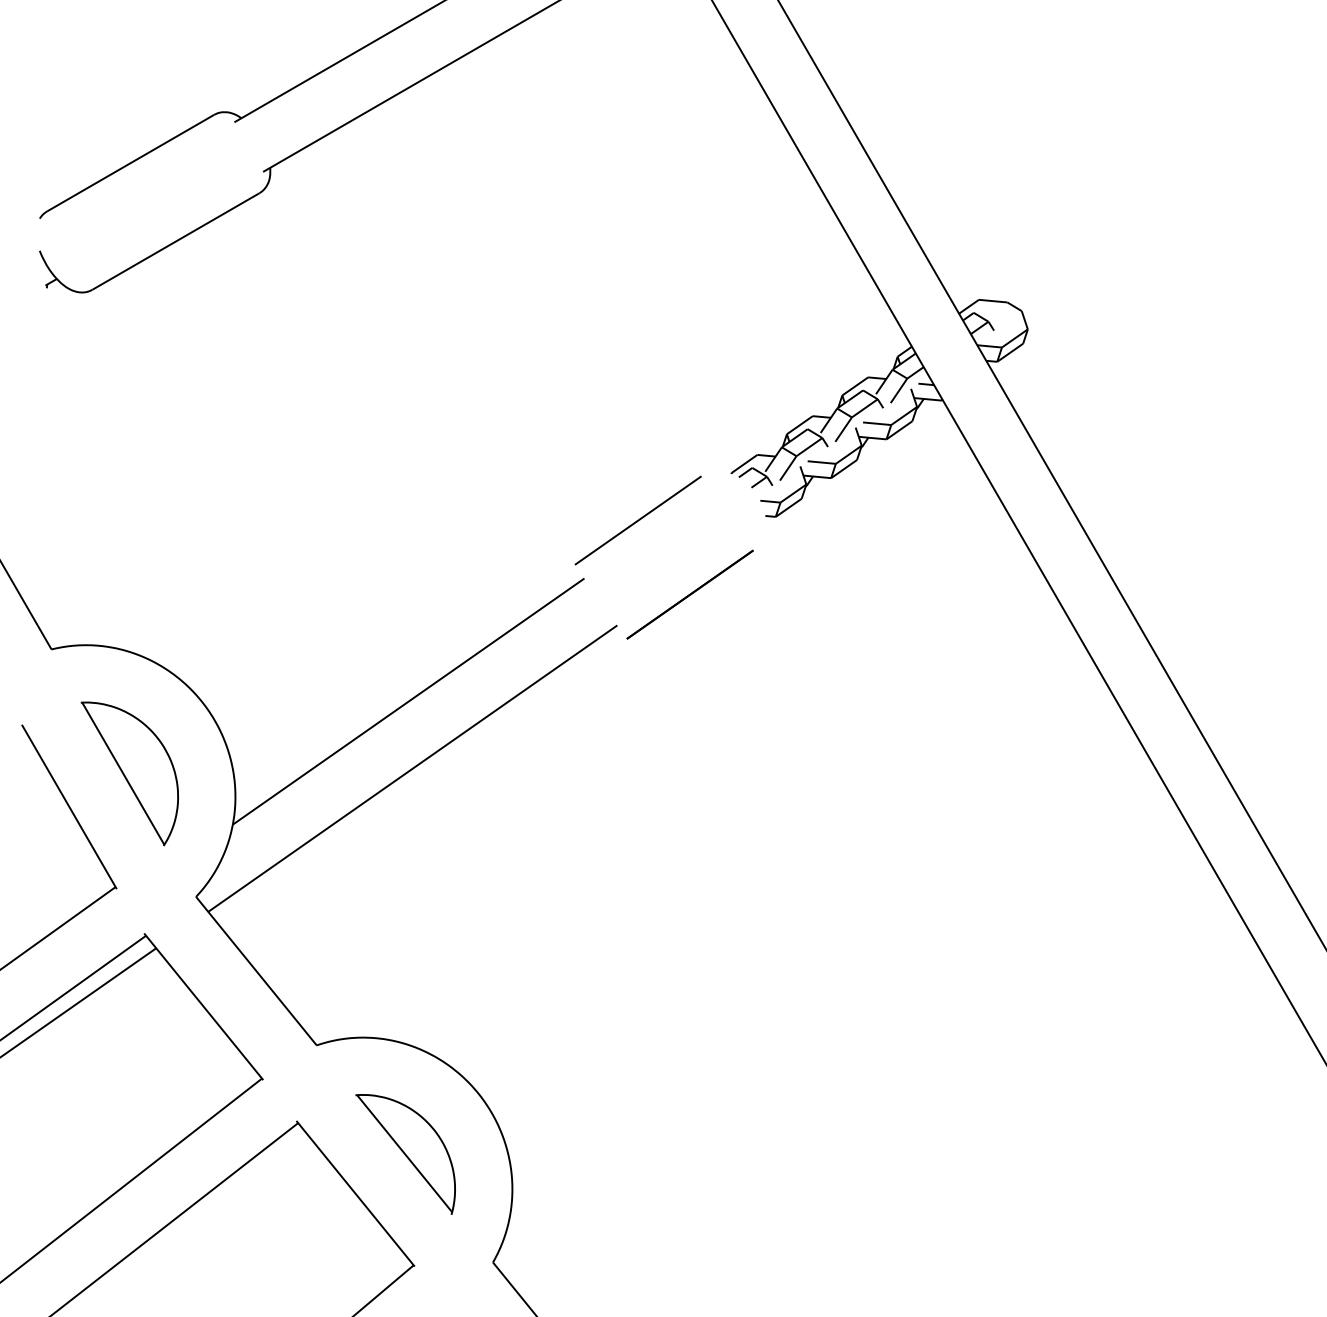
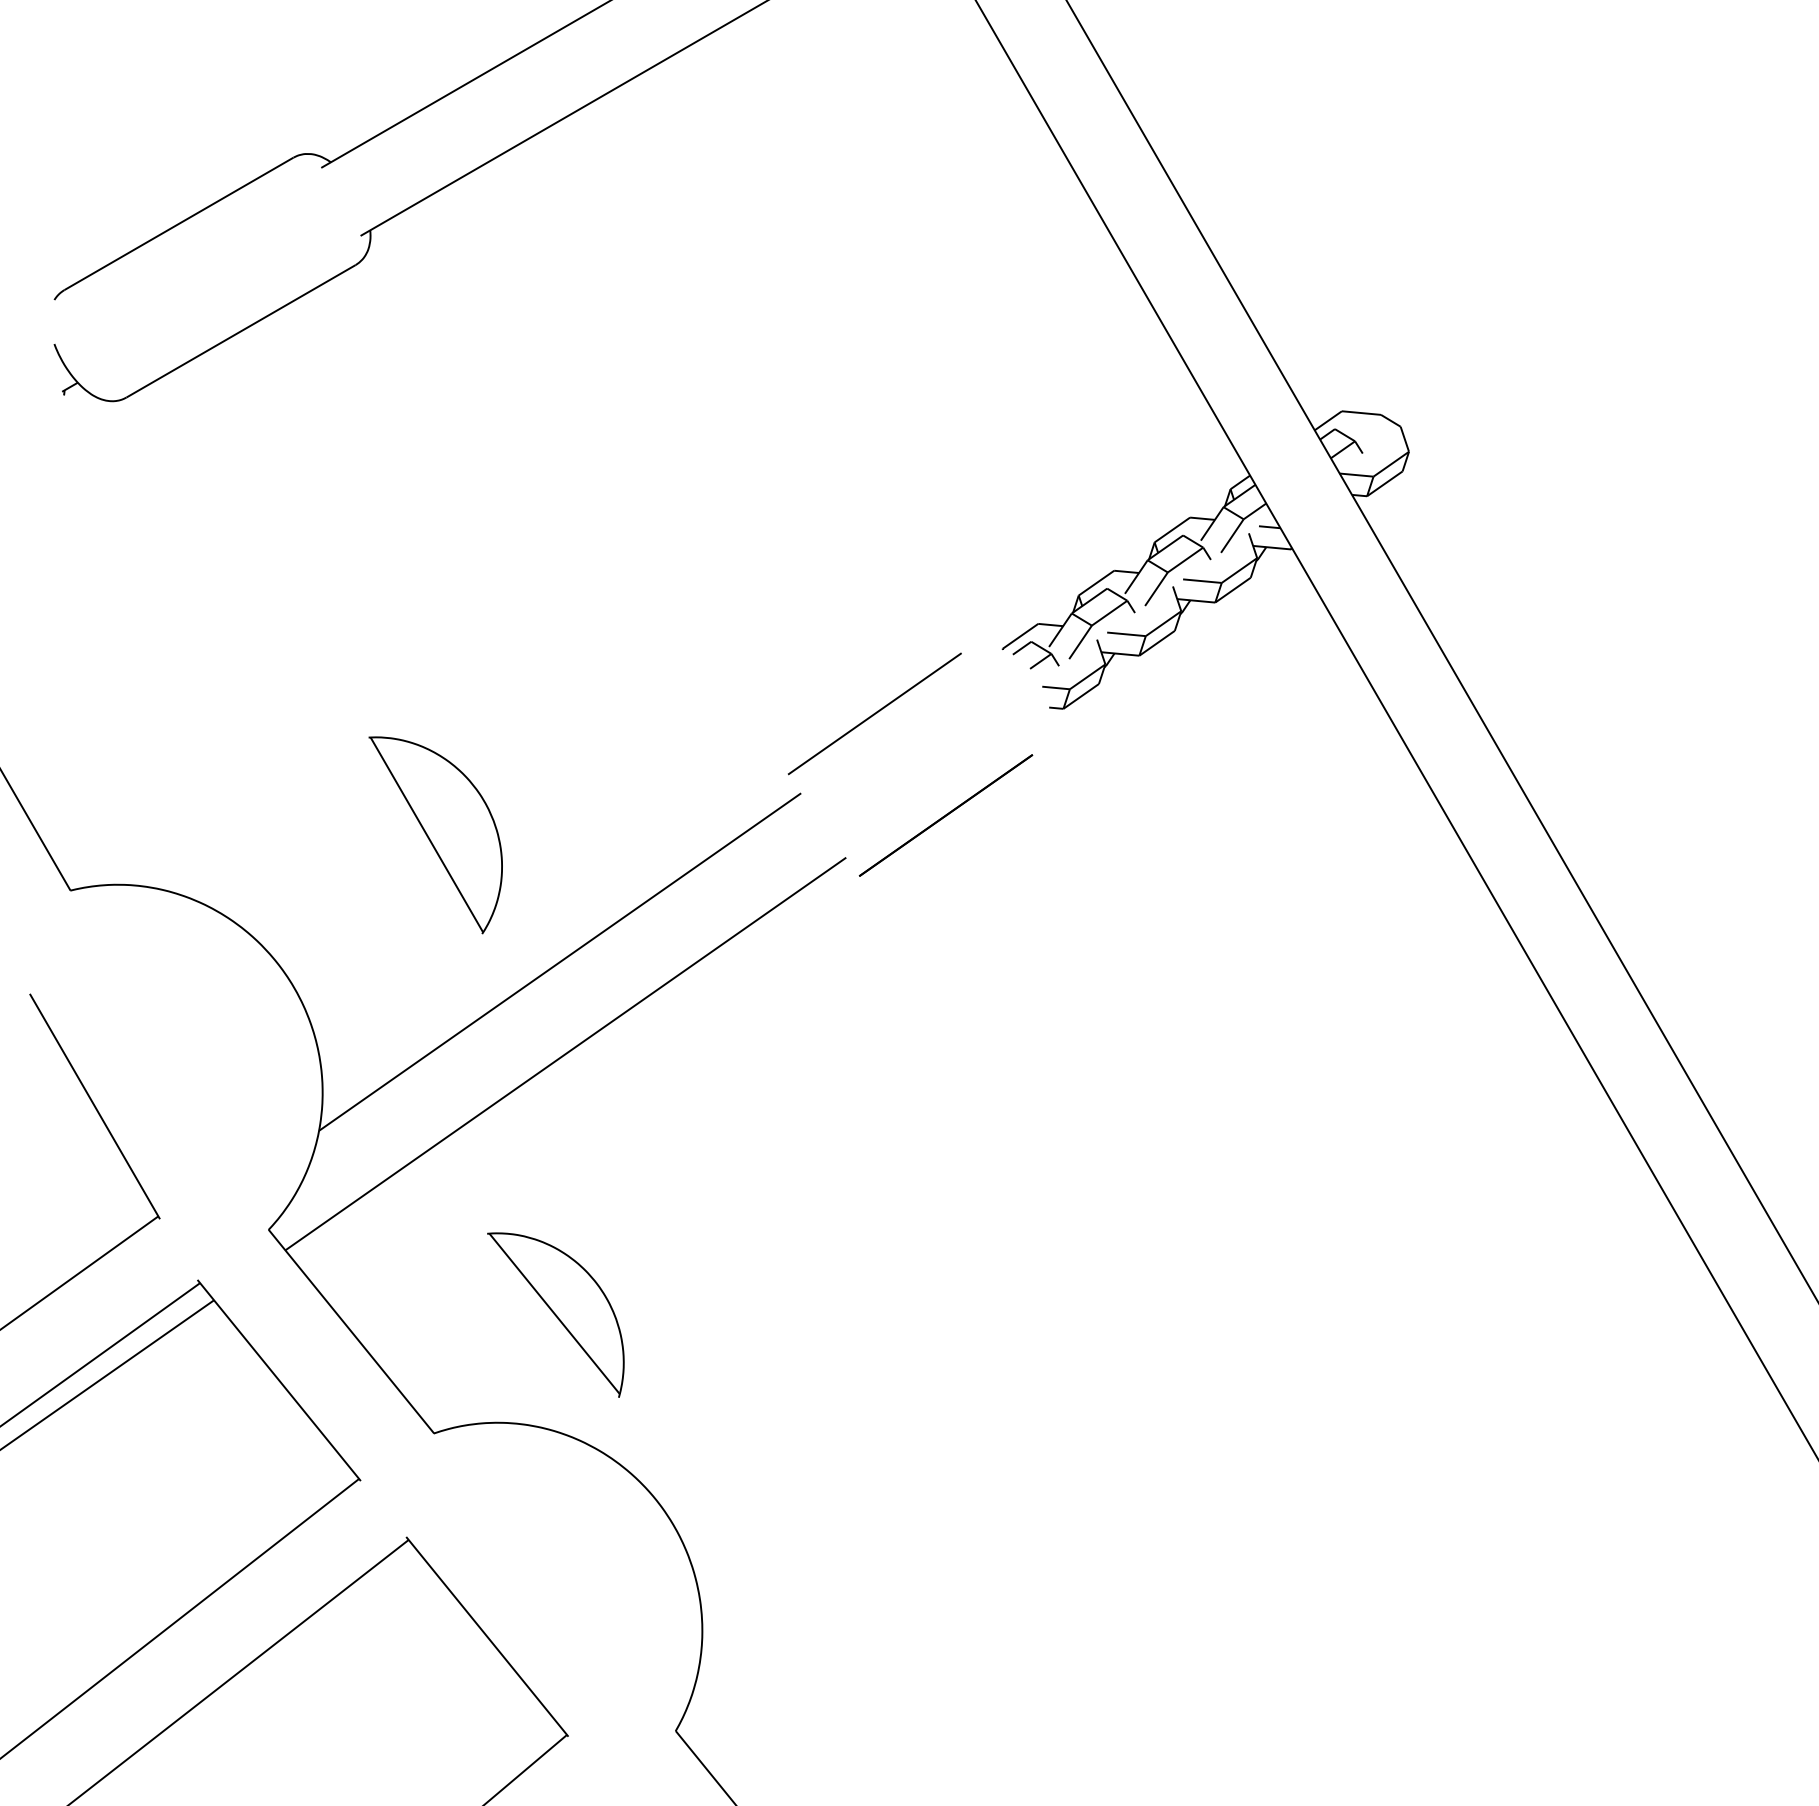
part: (129, 774) -> (435, 835), moved
part: (405, 1154) -> (555, 1314), moved

